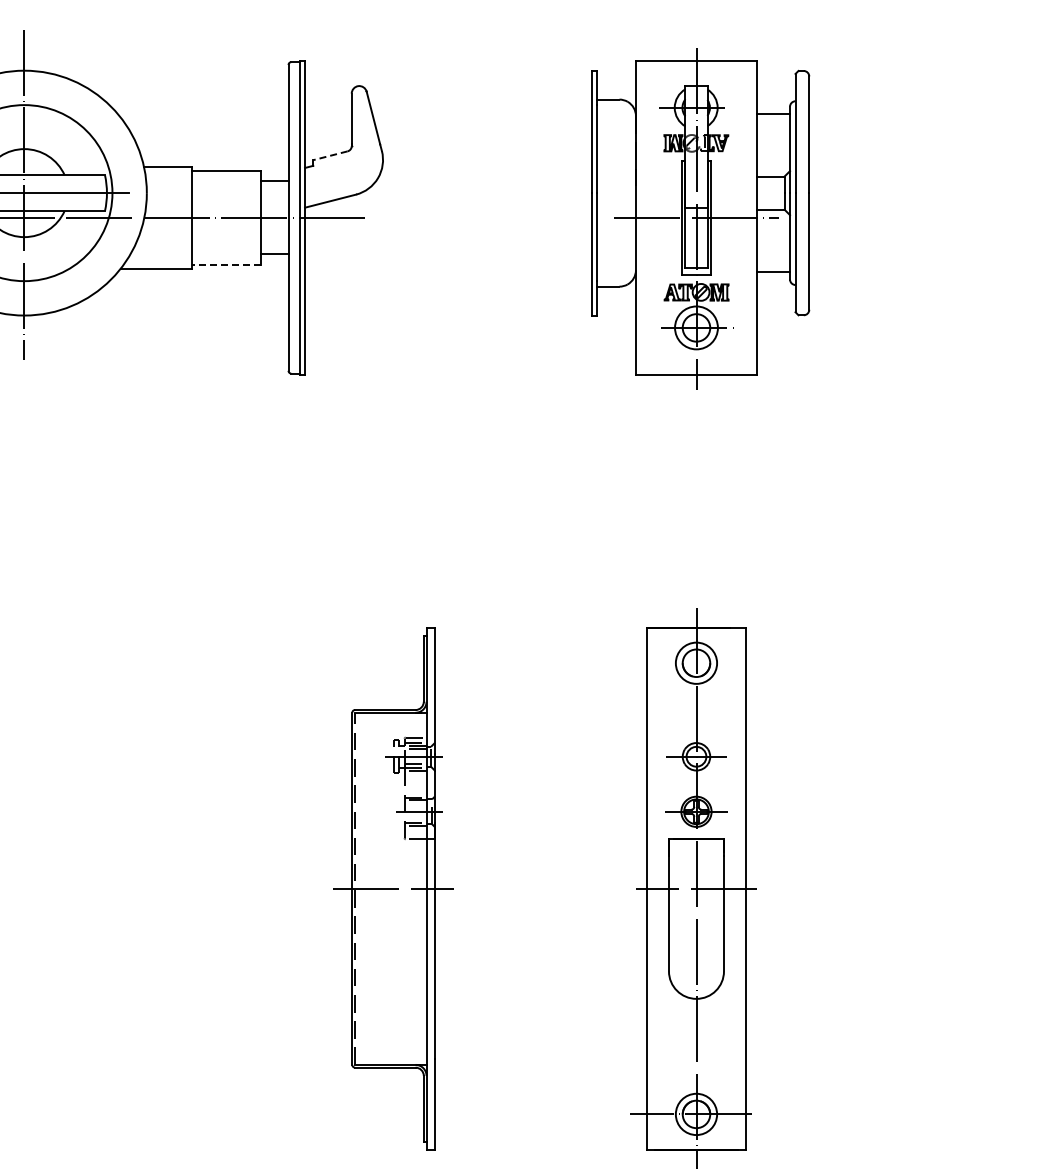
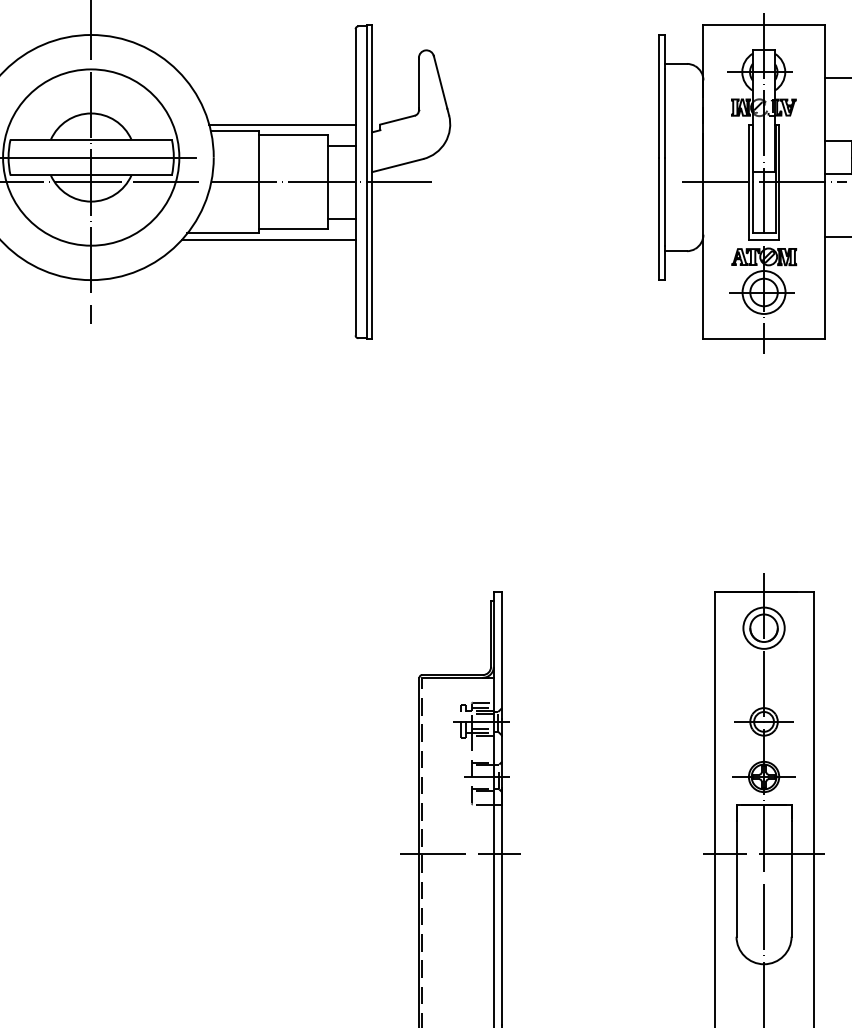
line: (330, 155) -> (397, 119), dashed -> solid
line: (215, 160) -> (282, 124), added
line: (226, 264) -> (293, 229), dashed -> solid
line: (201, 275) -> (268, 240), added

